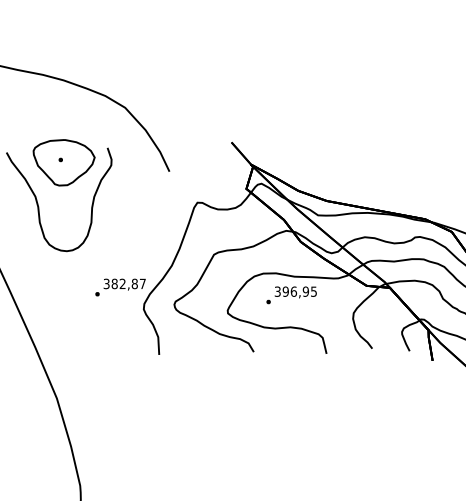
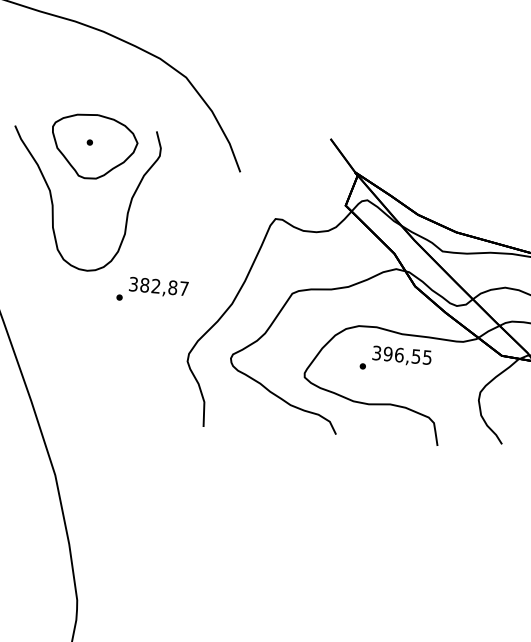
text: (120, 287) -> (152, 290), moved
text: (305, 291) -> (415, 356), 396,95 -> 396,55

